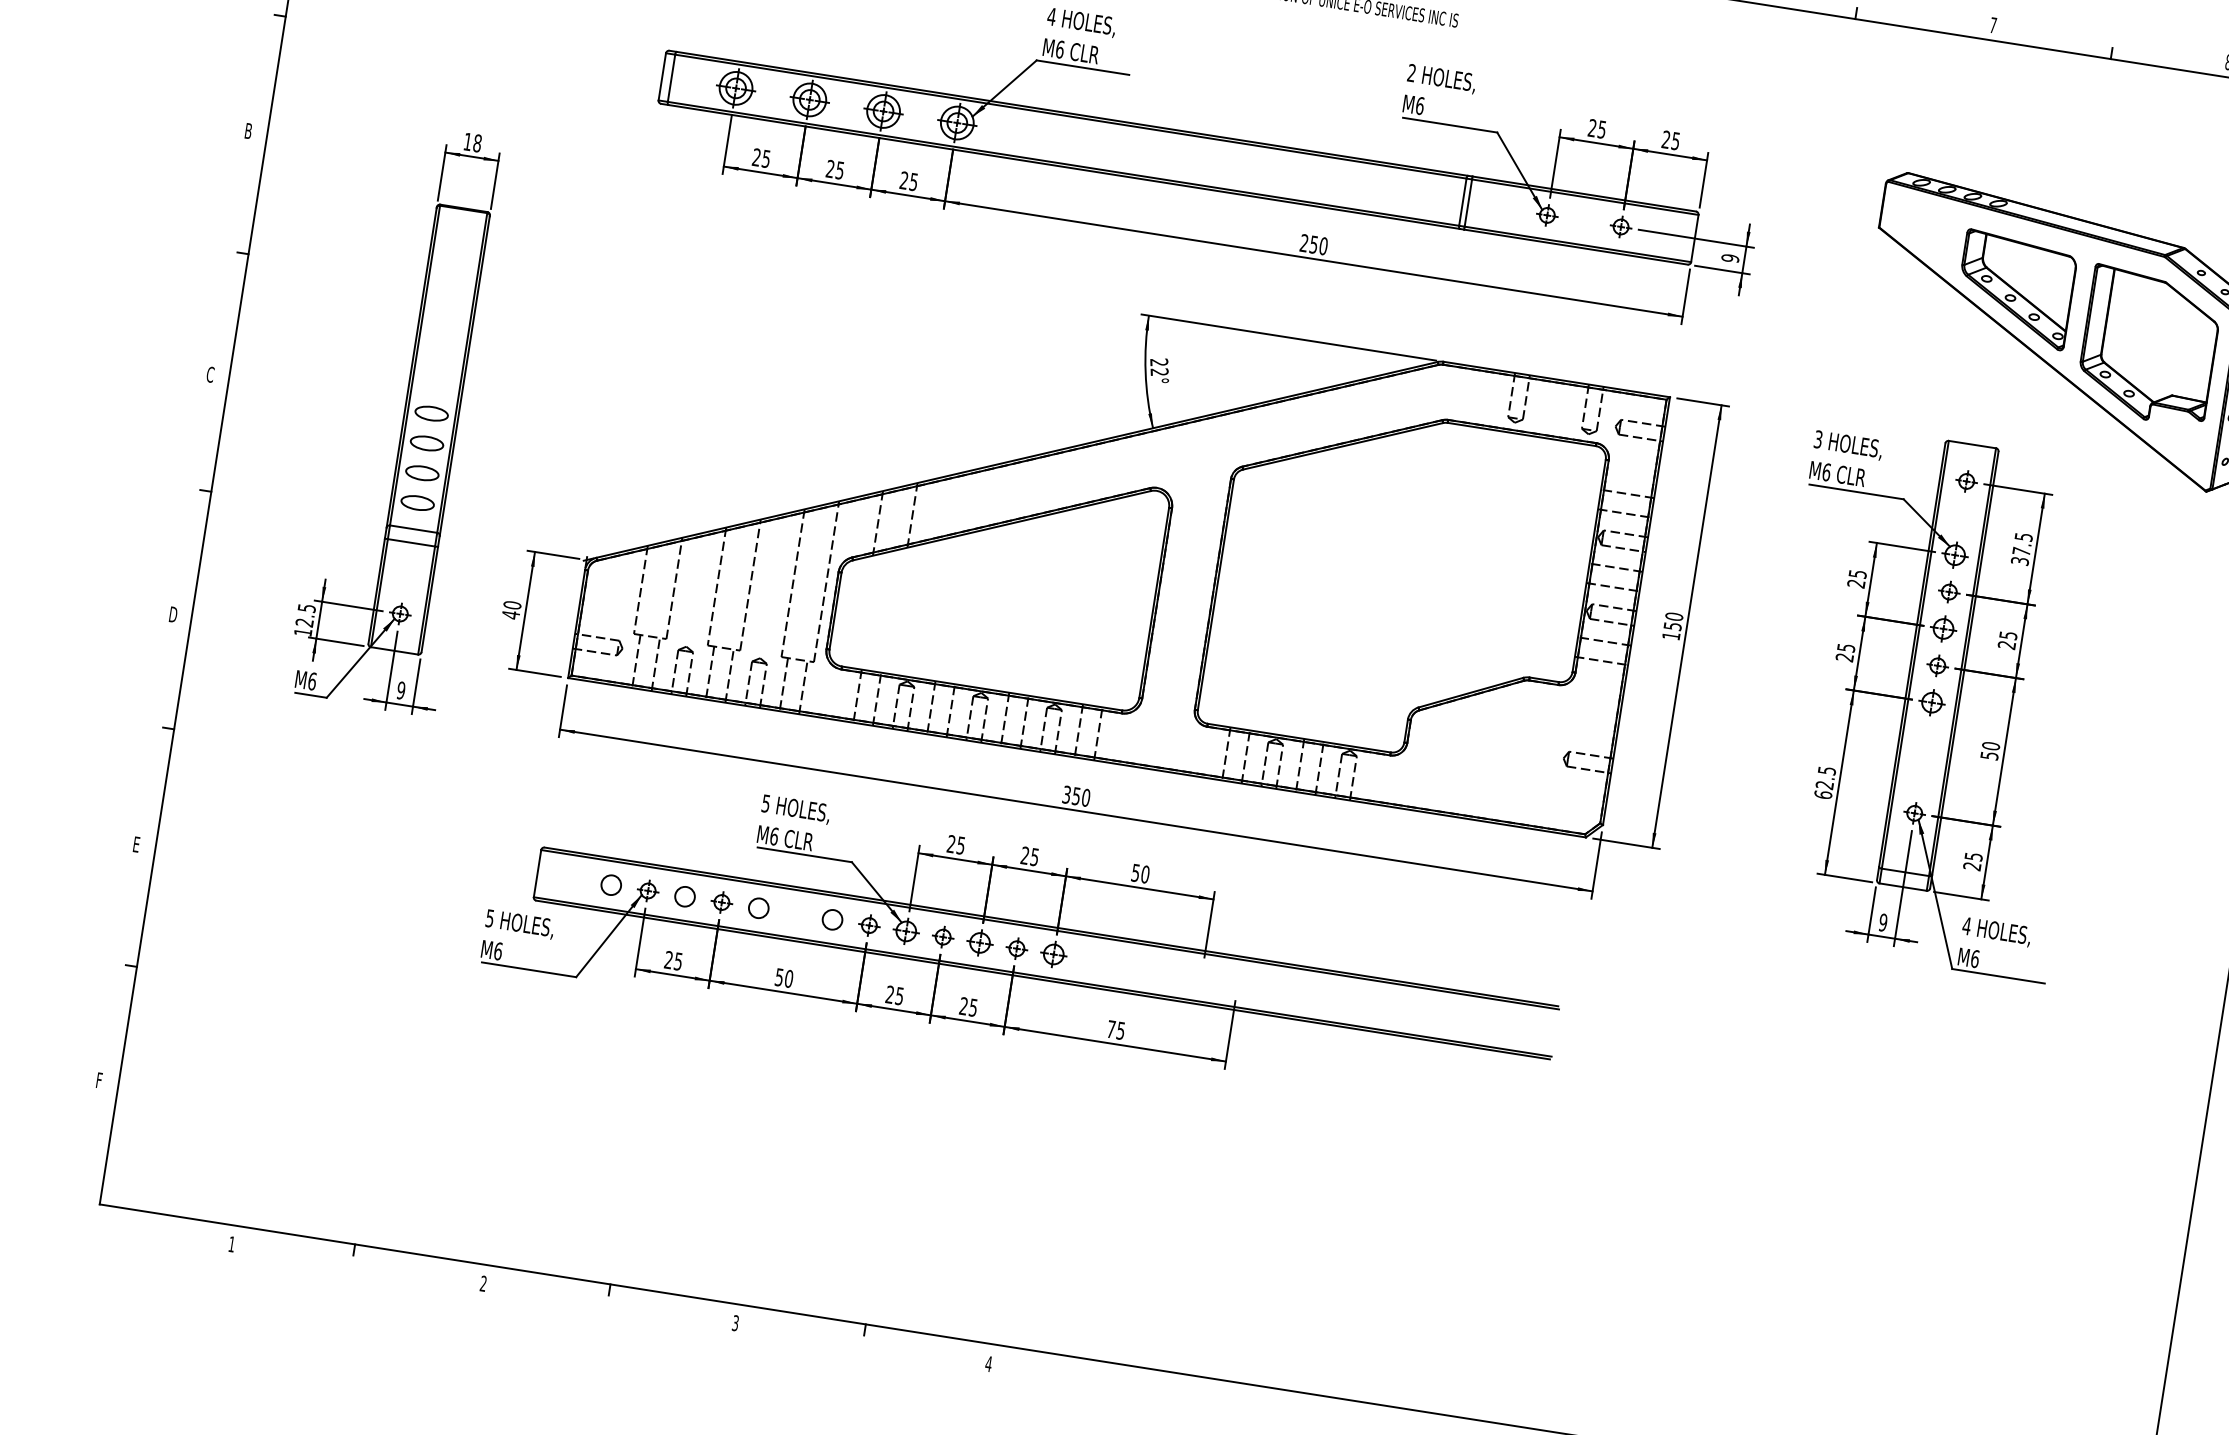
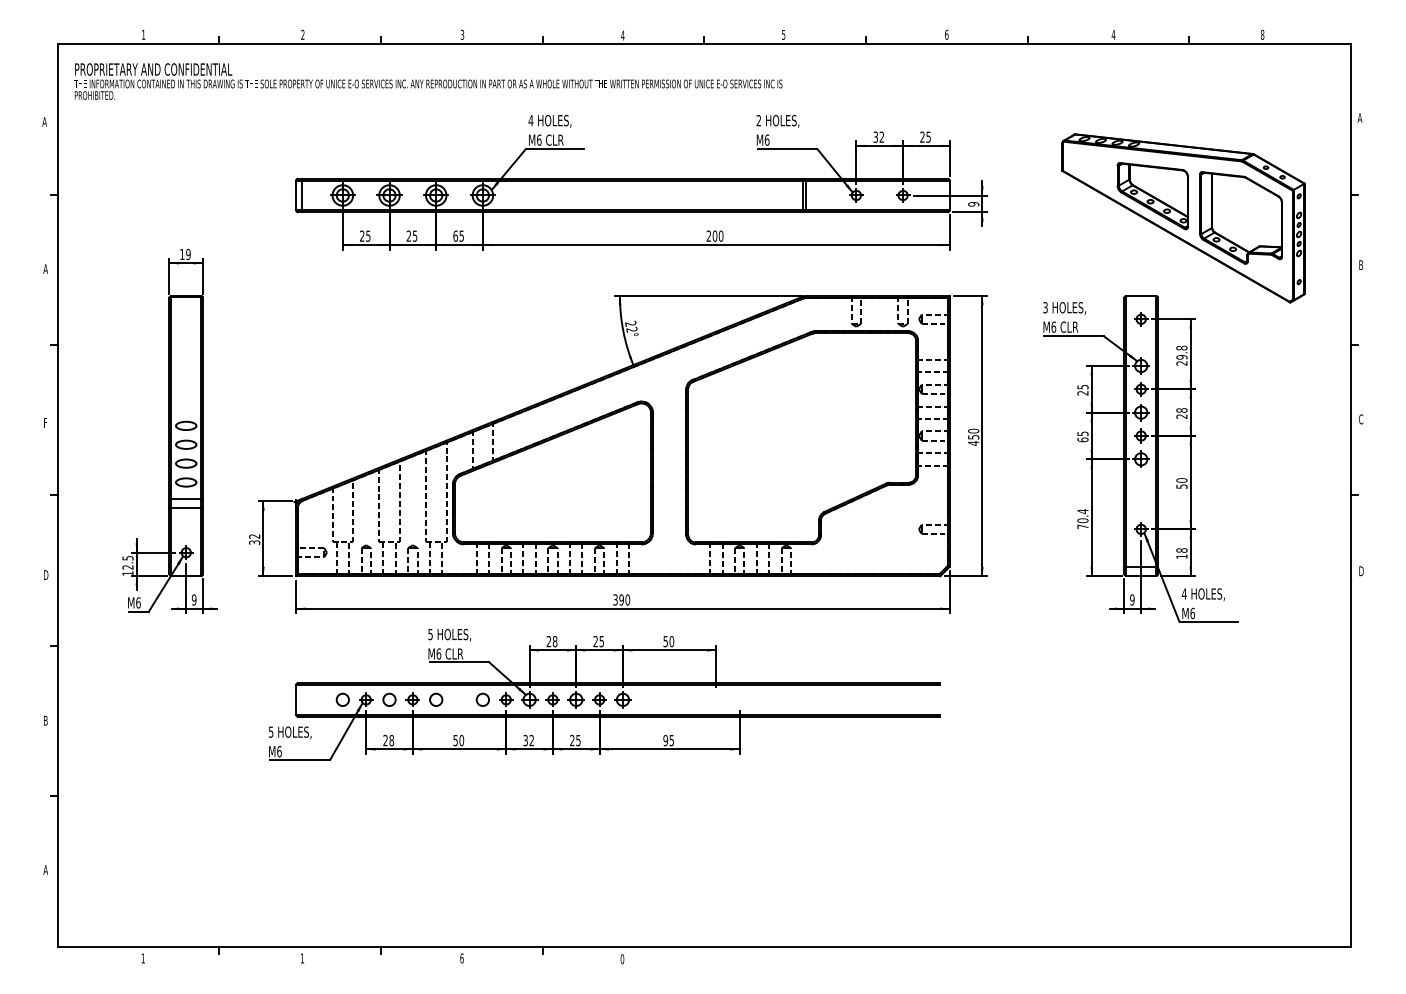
text: (1993, 24) -> (1113, 34), 7 -> 4
text: (1596, 127) -> (878, 136), 25 -> 32
text: (248, 130) -> (45, 268), B -> A
text: (477, 143) -> (188, 254), 18 -> 19
text: (904, 179) -> (455, 235), 25 -> 65
text: (1313, 243) -> (714, 235), 250 -> 200
text: (209, 375) -> (45, 423), C -> F
text: (2021, 548) -> (1181, 355), 37.5 -> 29.8
text: (511, 609) -> (254, 539), 40 -> 32
text: (2007, 635) -> (1181, 410), 25 -> 28
text: (1670, 636) -> (973, 443), 150 -> 450
text: (1844, 656) -> (1082, 439), 25 -> 65
text: (1824, 783) -> (1082, 519), 62.5 -> 70.4
text: (1076, 795) -> (621, 599), 350 -> 390
text: (136, 844) -> (45, 720), E -> B
text: (960, 845) -> (554, 641), 25 -> 28
text: (1972, 861) -> (1181, 553), 25 -> 18
text: (678, 961) -> (391, 740), 25 -> 28
text: (894, 995) -> (528, 740), 25 -> 32
text: (1110, 1029) -> (665, 740), 75 -> 95
text: (99, 1079) -> (45, 869), F -> A
text: (481, 1283) -> (301, 958), 2 -> 1
text: (734, 1323) -> (461, 958), 3 -> 6
text: (988, 1364) -> (622, 959), 4 -> 0

